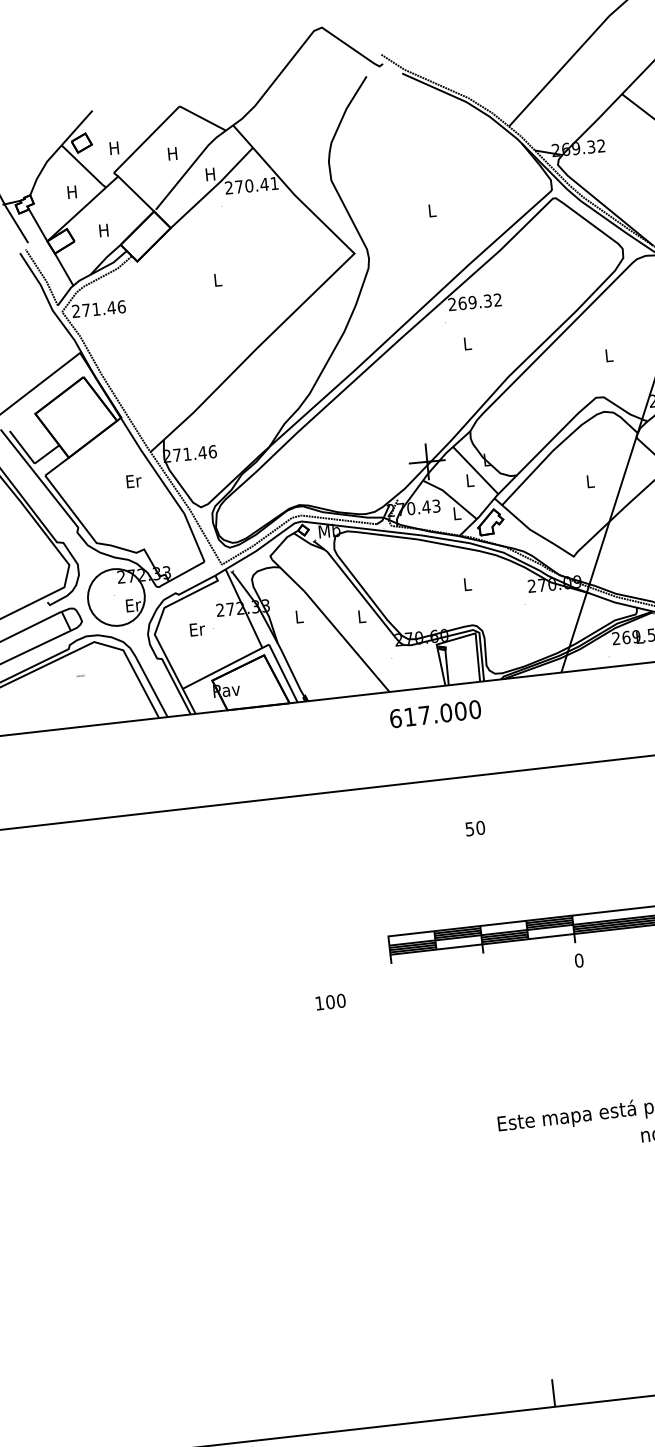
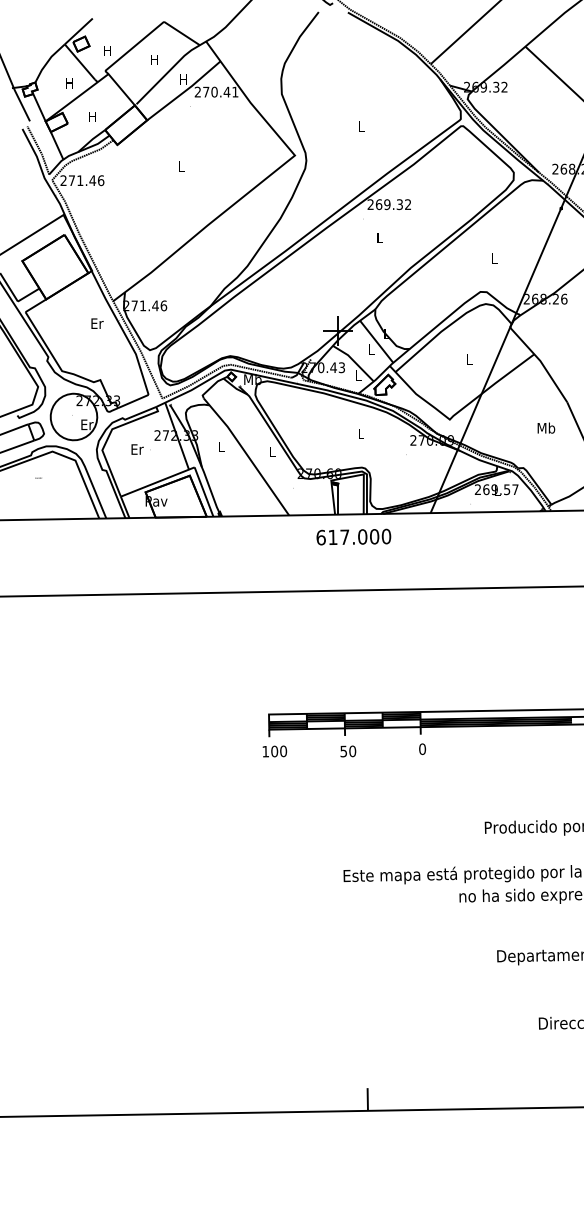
text: (435, 713) -> (353, 536), moved
text: (475, 828) -> (348, 751), moved
text: (330, 1002) -> (274, 751), moved

